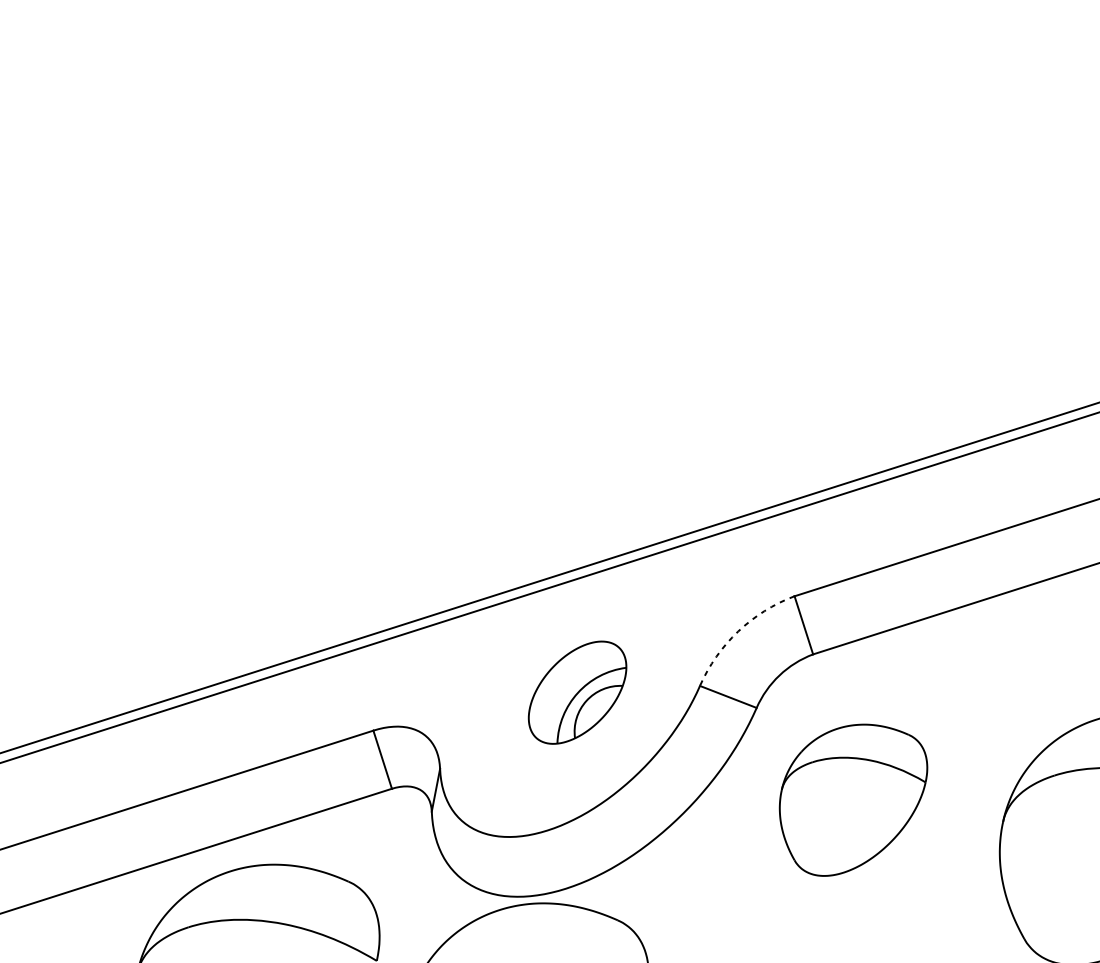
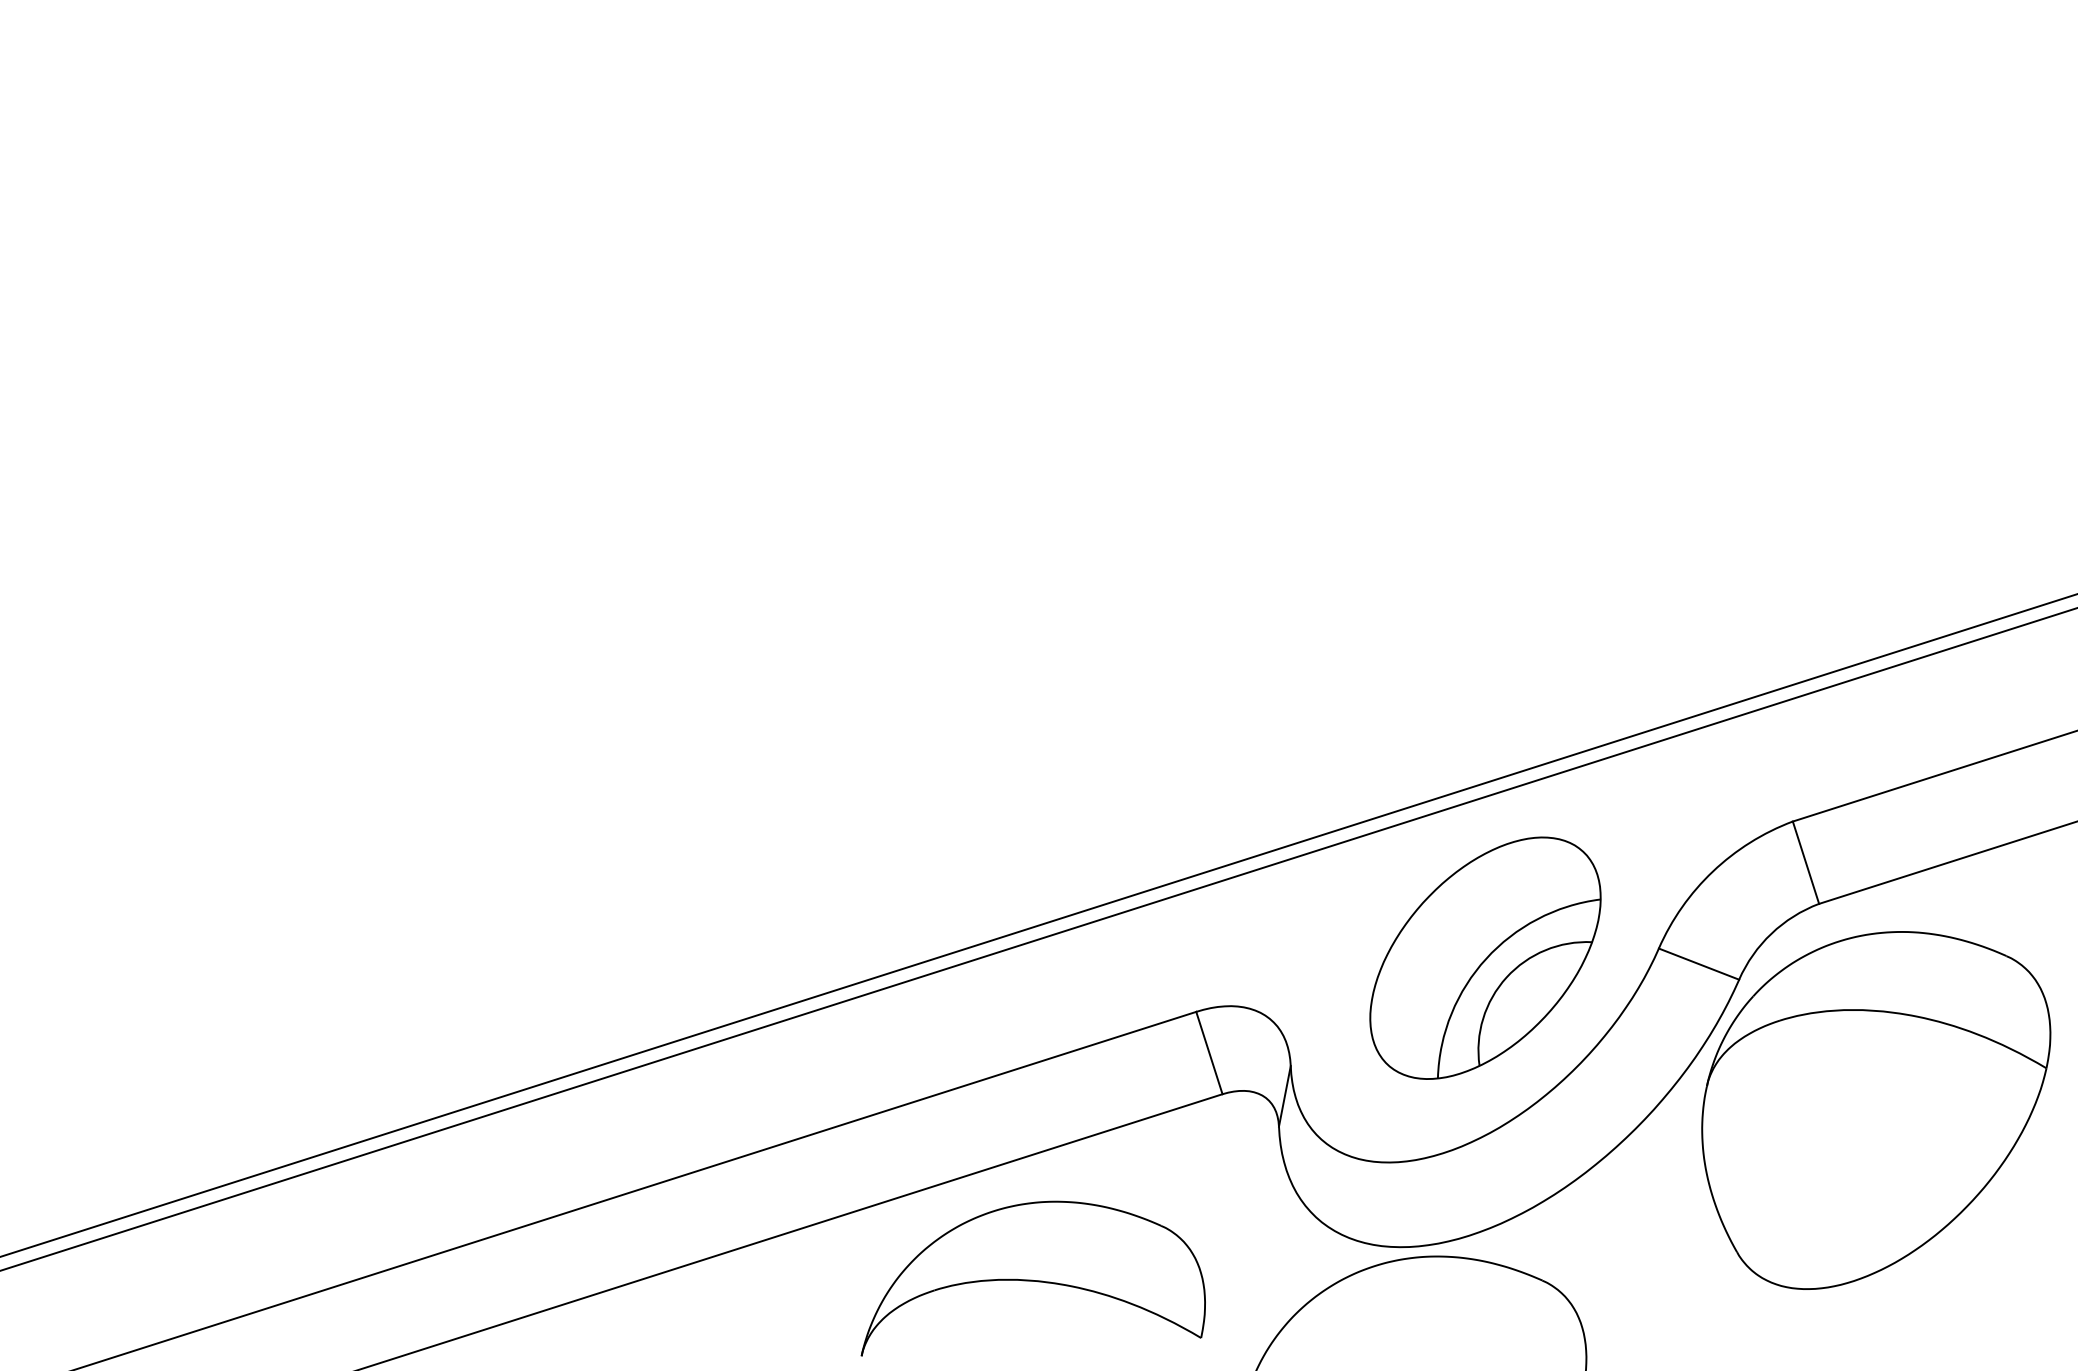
arc: (737, 631) -> (1712, 871), dashed -> solid
part: (577, 692) -> (1485, 957), size x1.67
part: (853, 800) -> (1876, 1110), size x1.67

